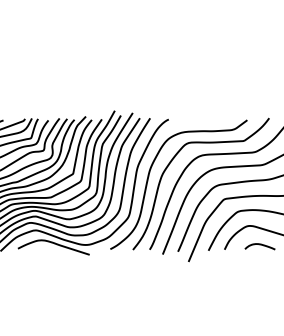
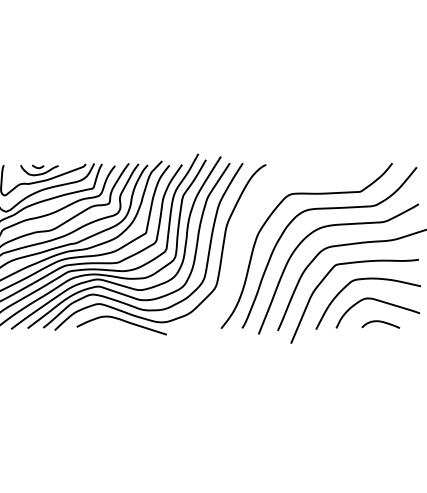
curve: (149, 177) -> (241, 237), removed

